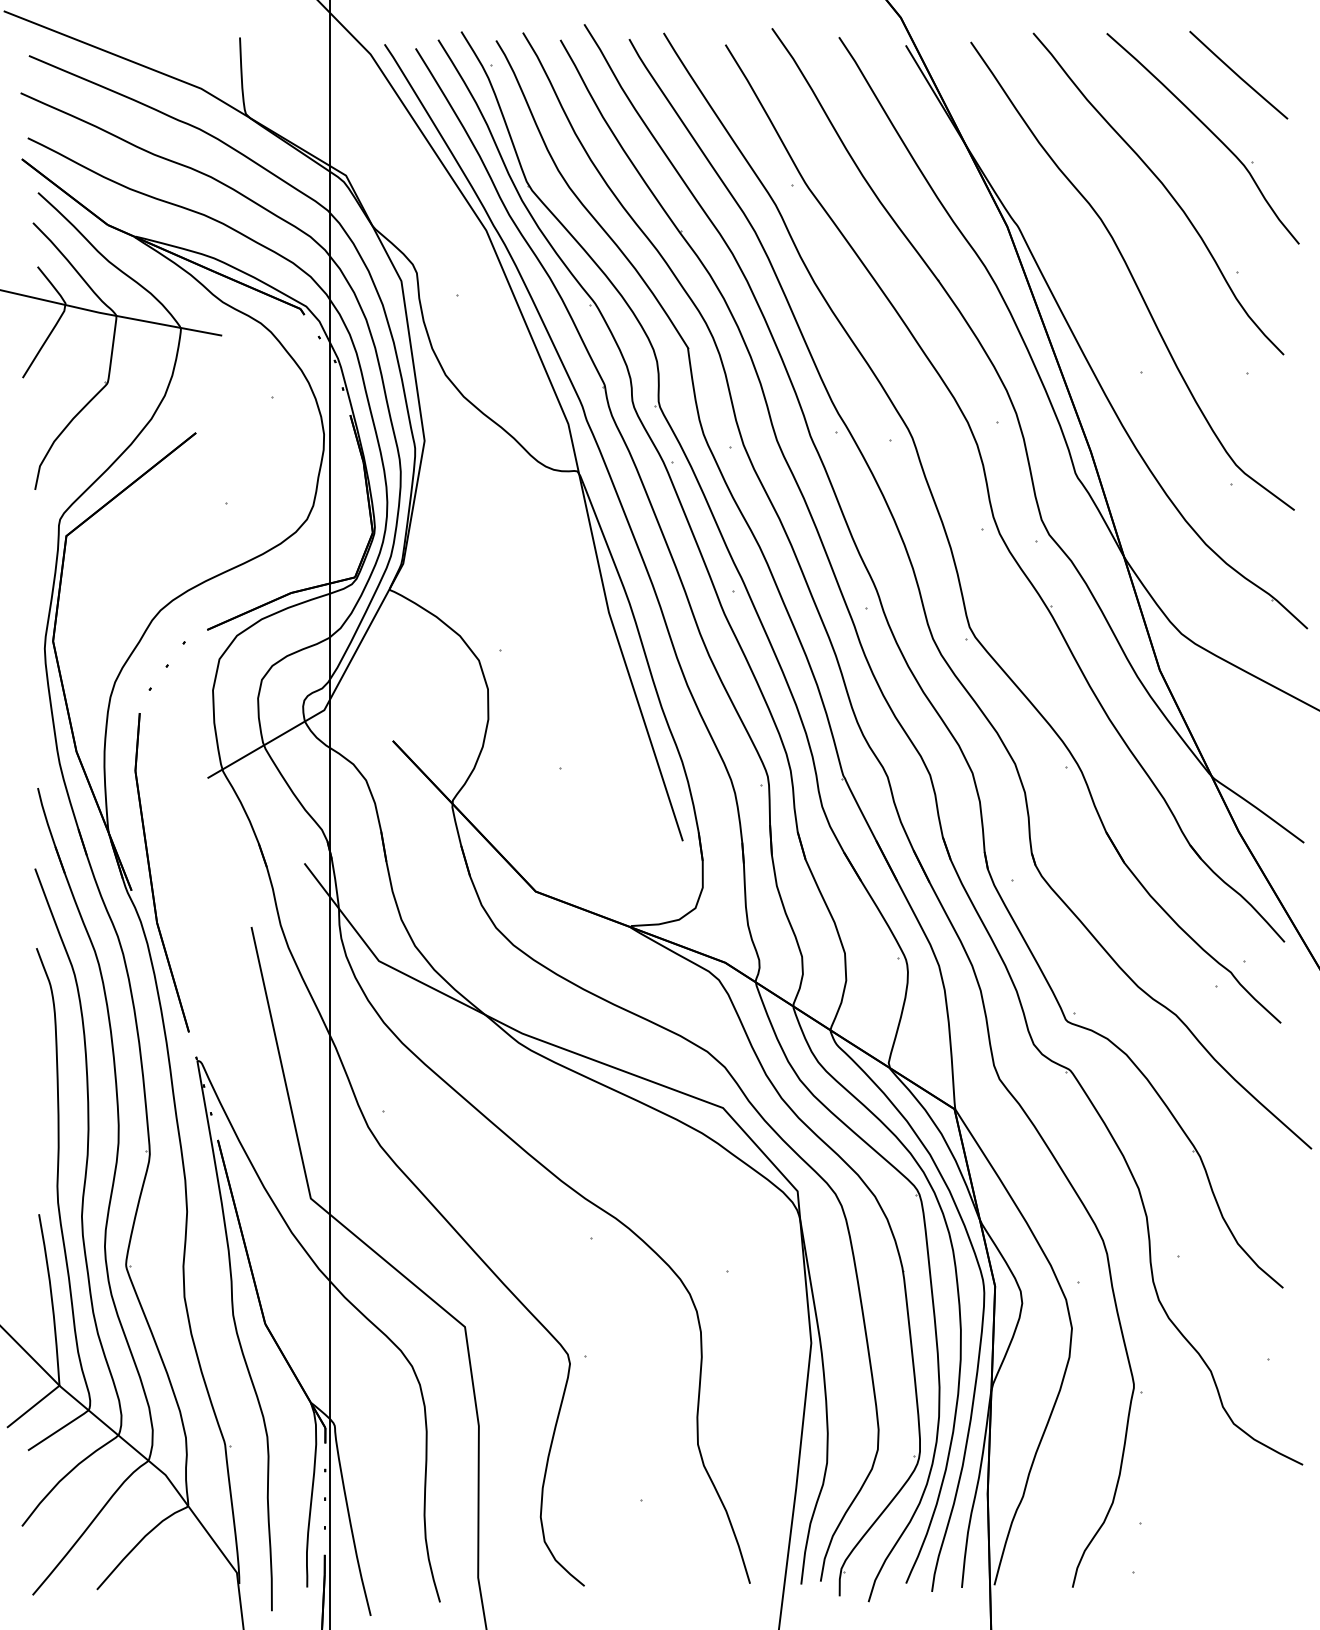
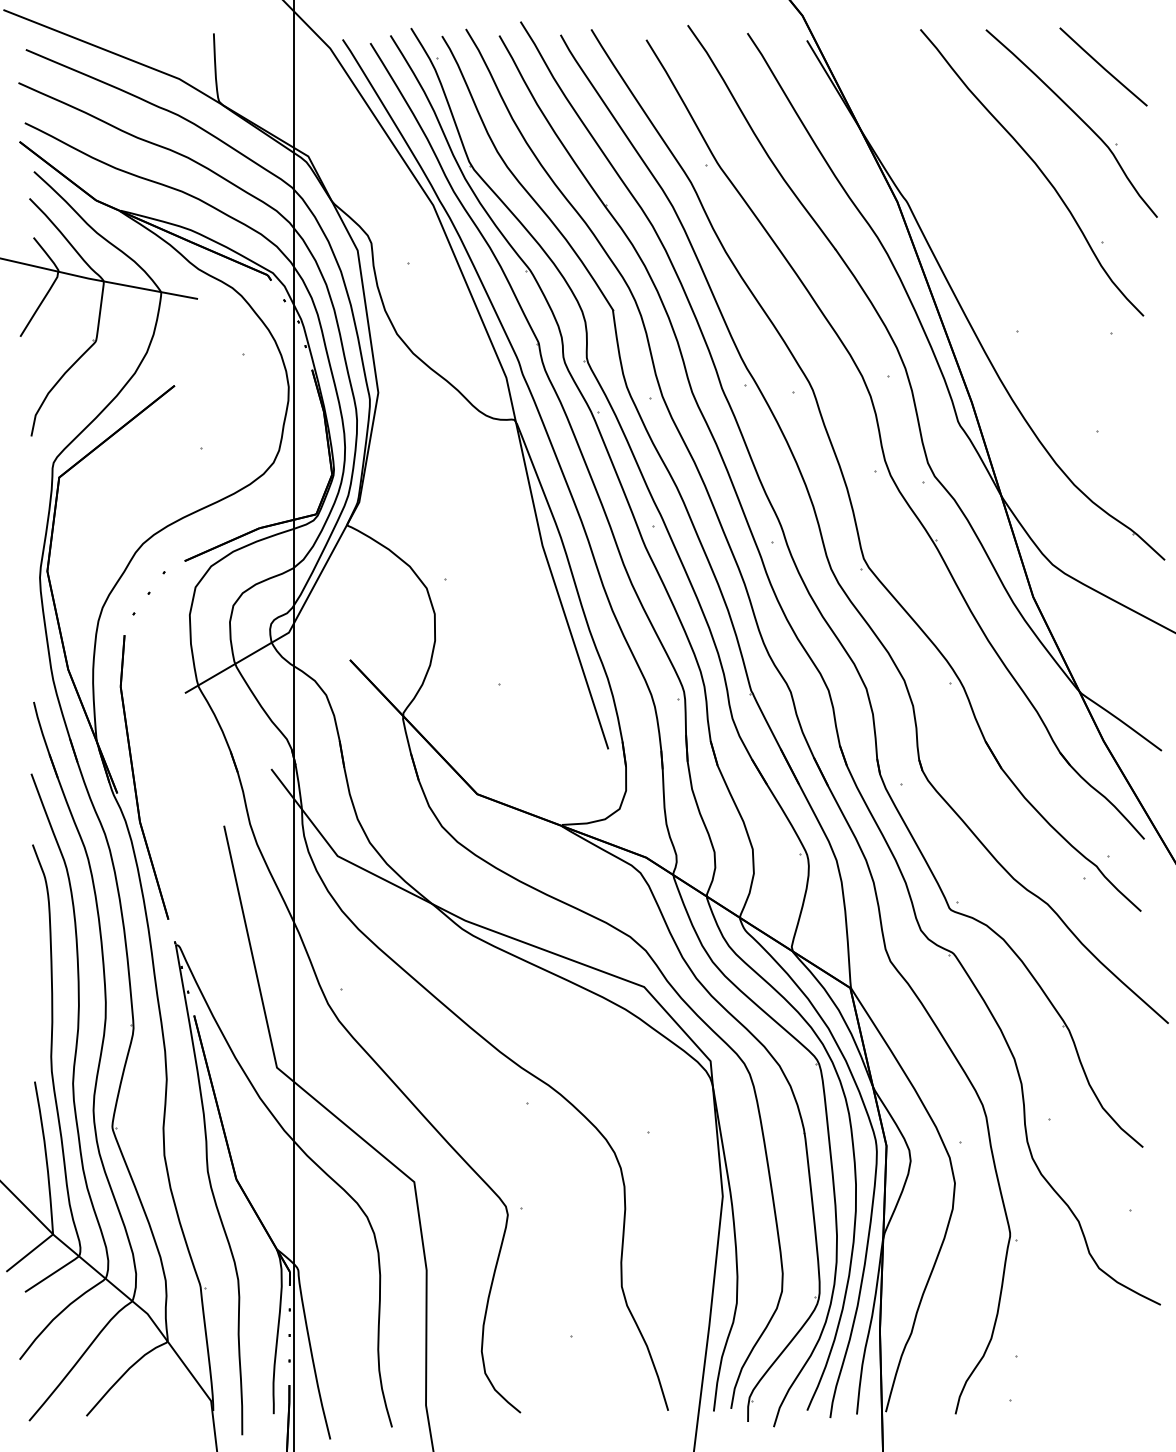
curve: (1132, 276) -> (1008, 246), removed

